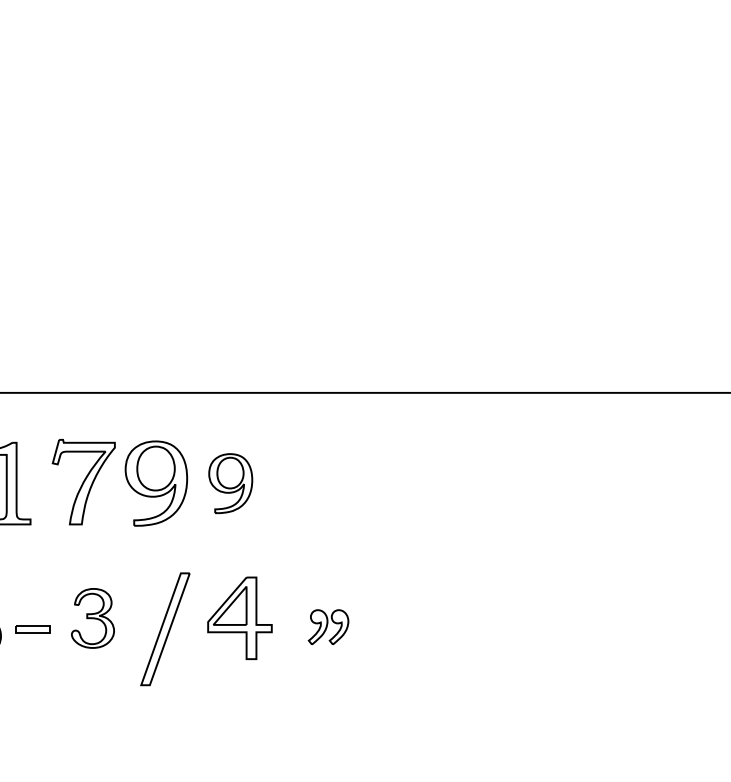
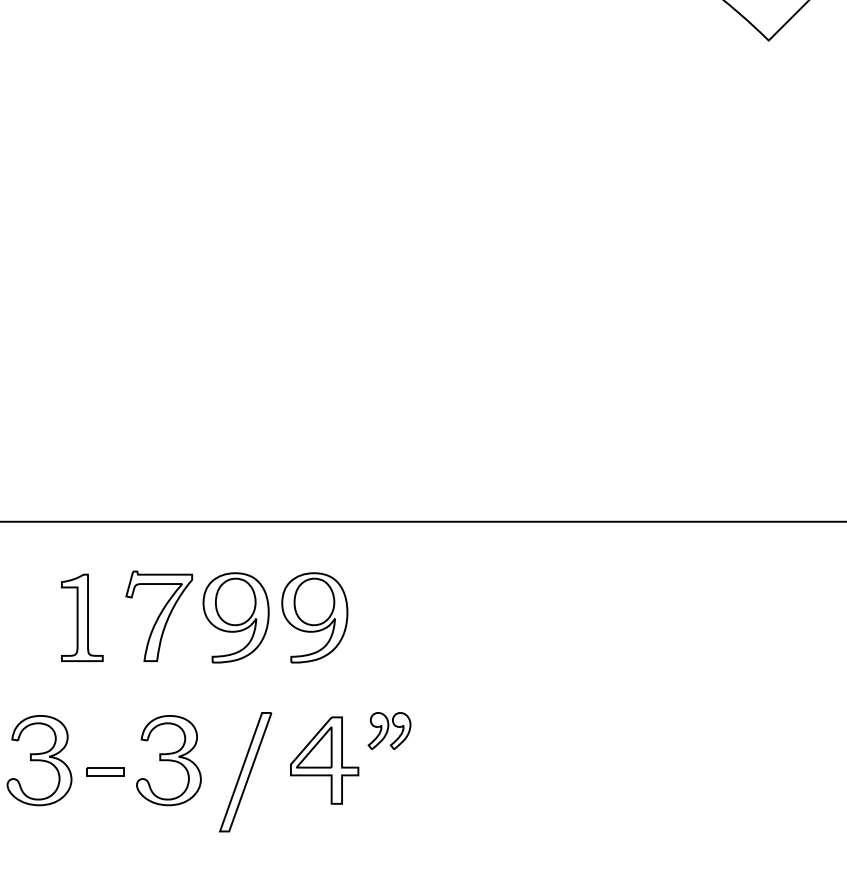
part: (230, 483) -> (314, 617), size x1.43
part: (92, 618) -> (168, 760), size x1.43
part: (328, 626) -> (389, 730), moved

